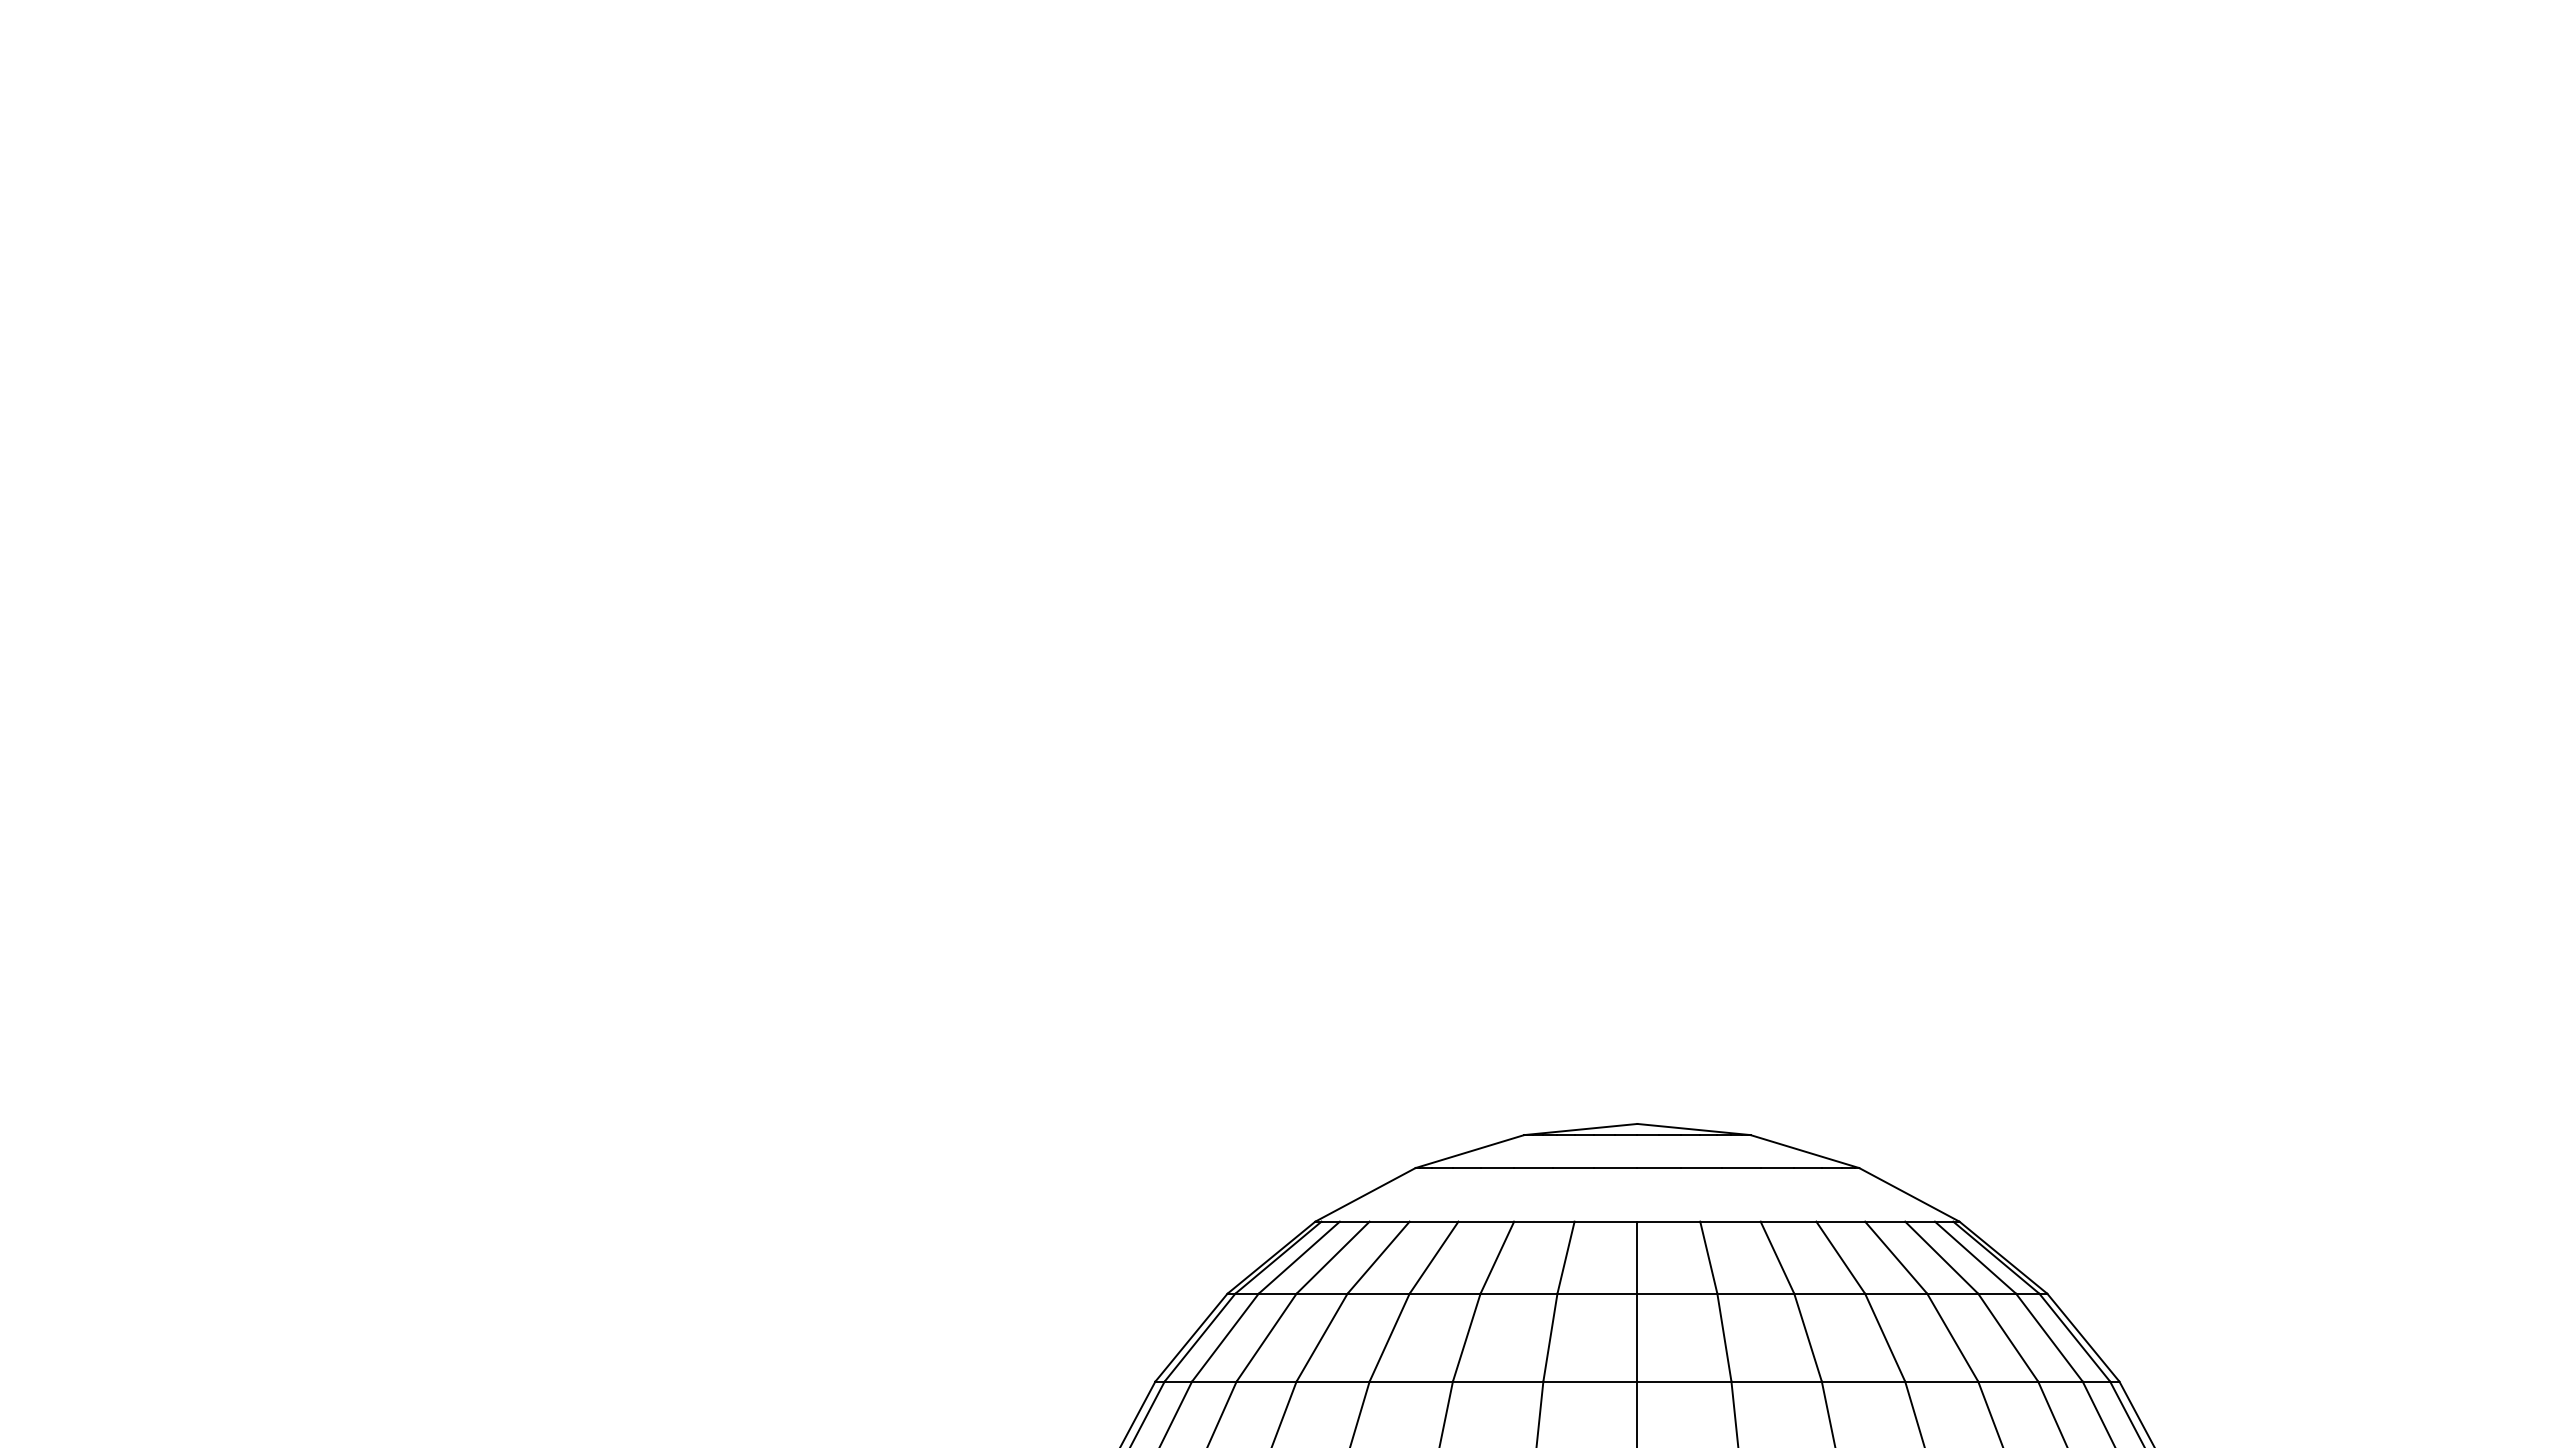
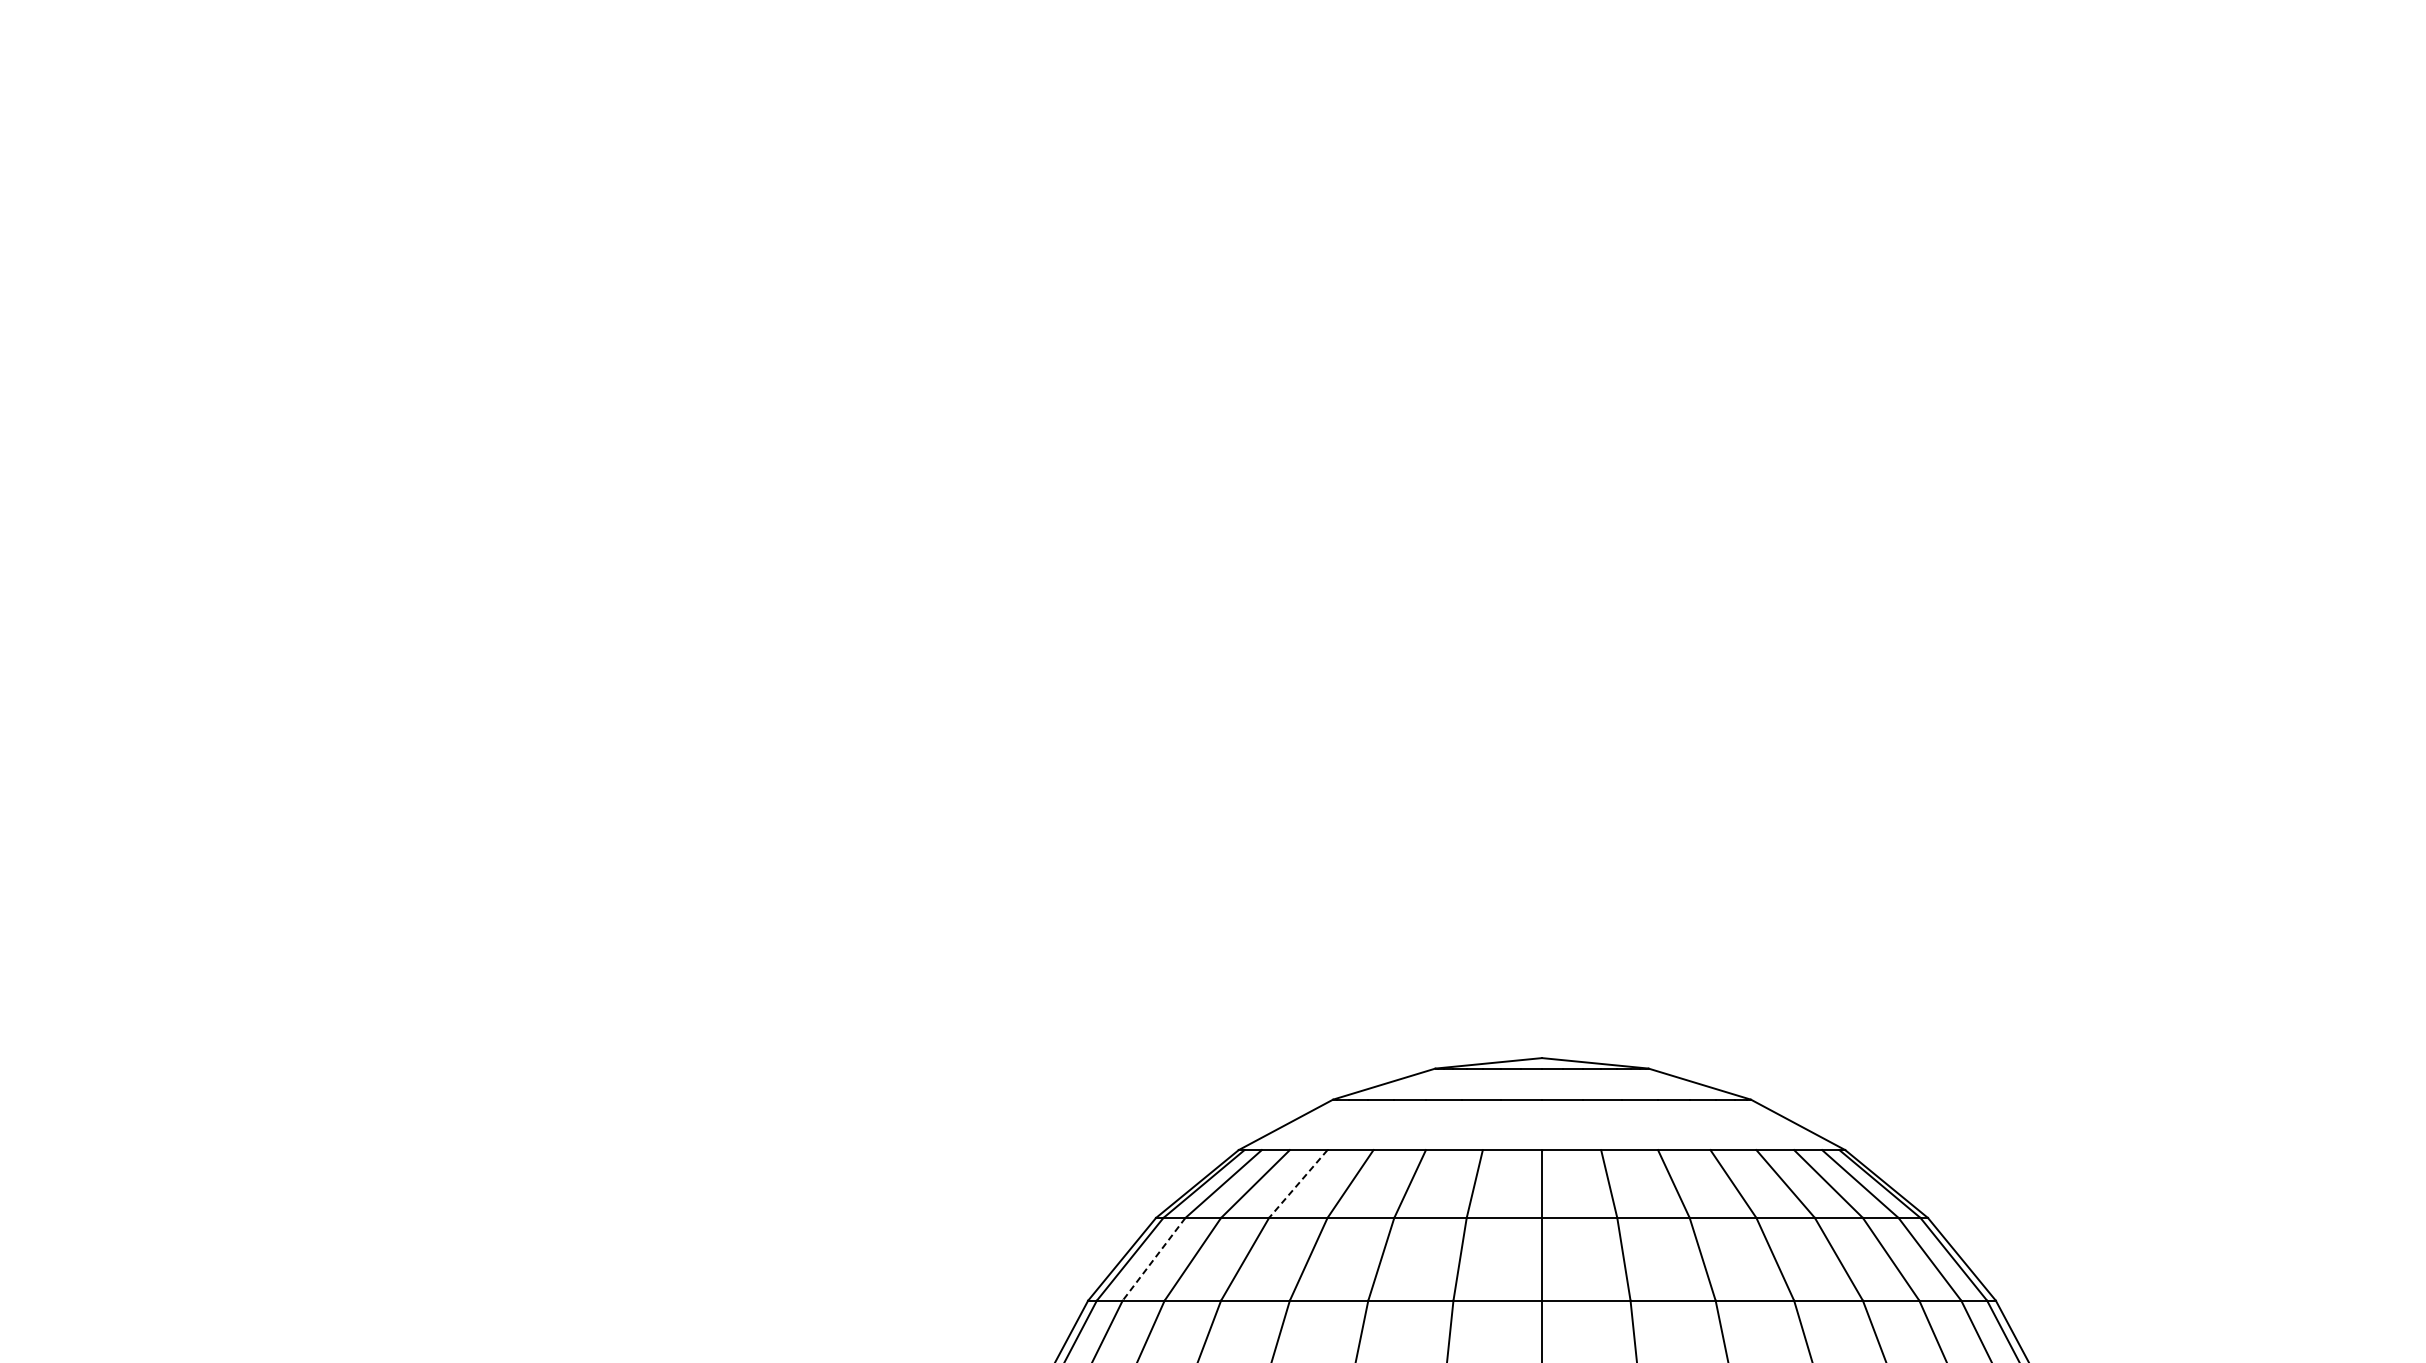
line: (1378, 1257) -> (1298, 1183), solid -> dashed
line: (1225, 1338) -> (1154, 1260), solid -> dashed

